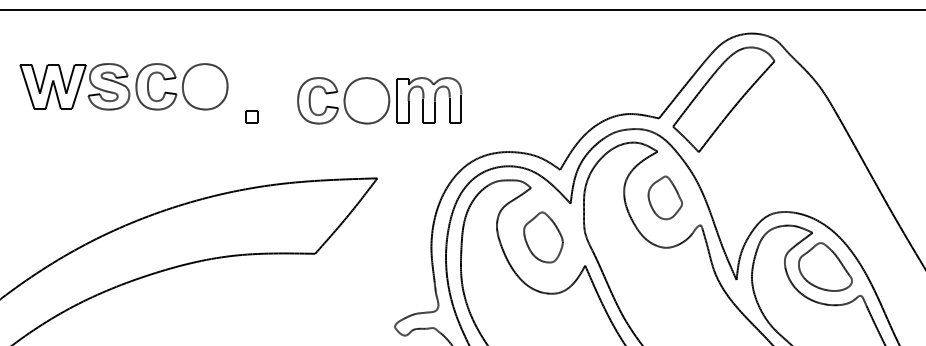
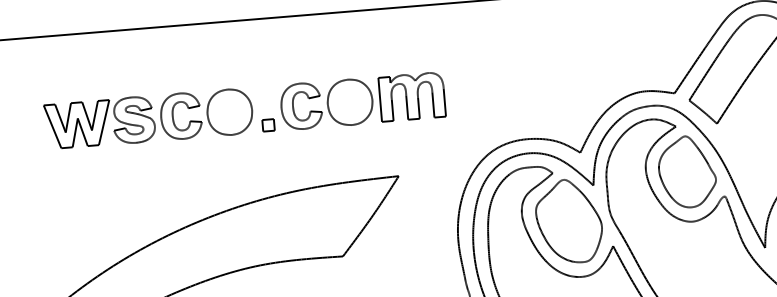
part: (123, 86) -> (148, 118), moved
part: (379, 100) -> (362, 100), moved
part: (665, 197) -> (687, 171), size x1.67
part: (543, 237) -> (569, 221), size x1.67

